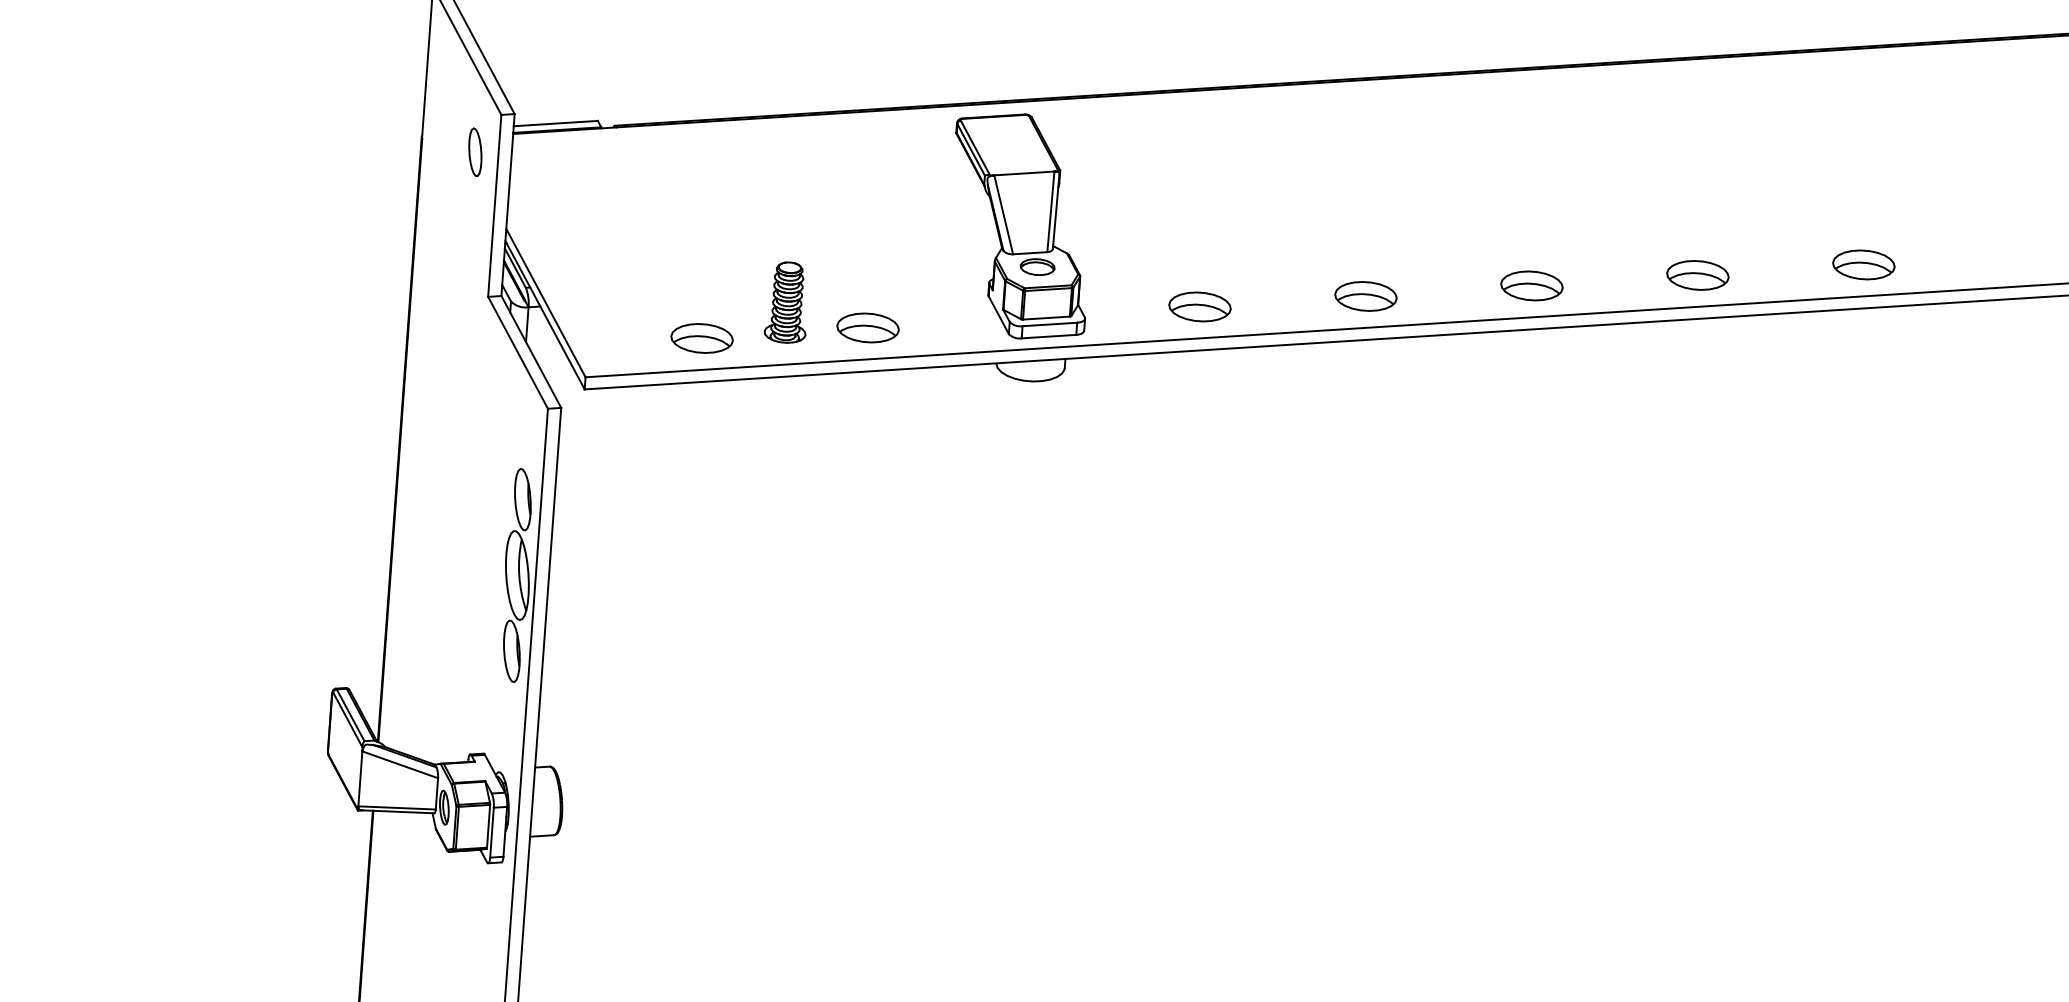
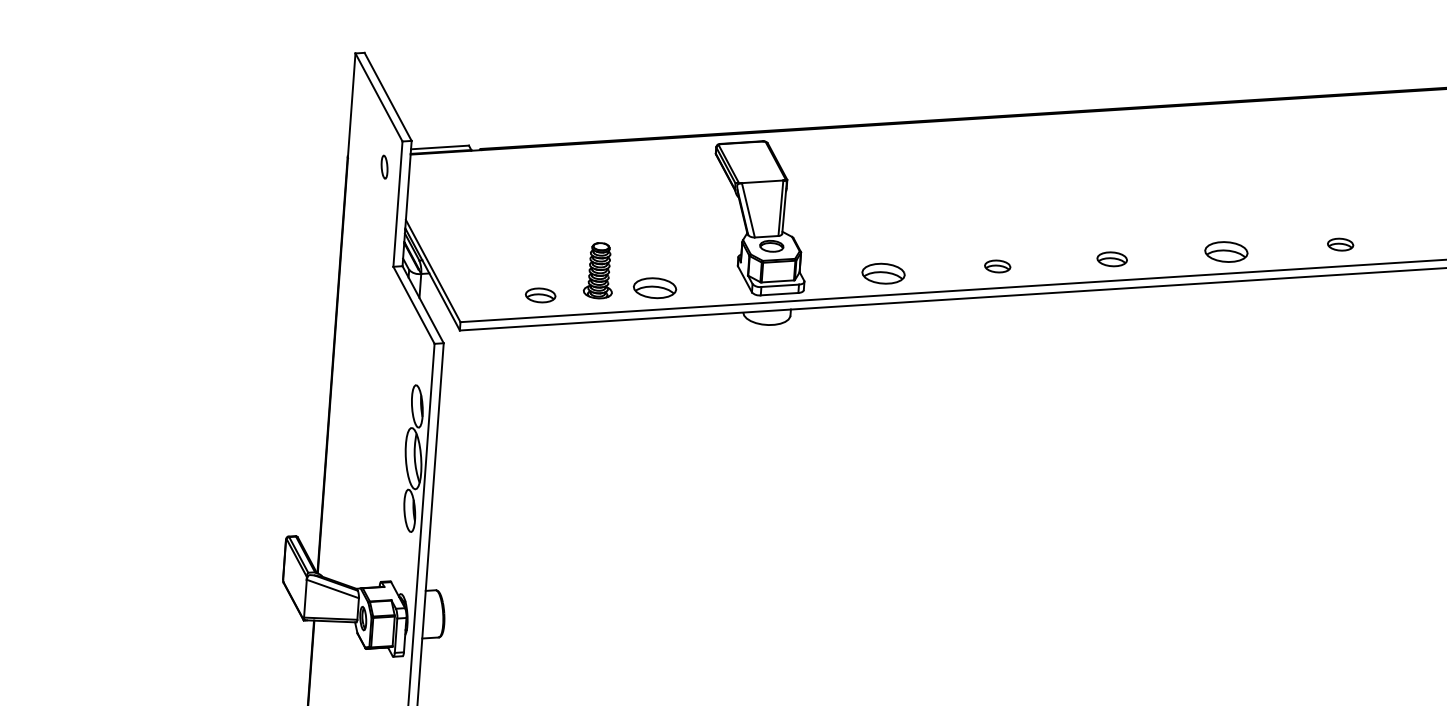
part: (475, 151) -> (384, 166), size x0.7
part: (1863, 264) -> (1340, 244), size x0.6
part: (1532, 286) -> (1112, 259), size x0.7
part: (1365, 296) -> (997, 266), size x0.6
part: (701, 338) -> (540, 295), size x0.7

